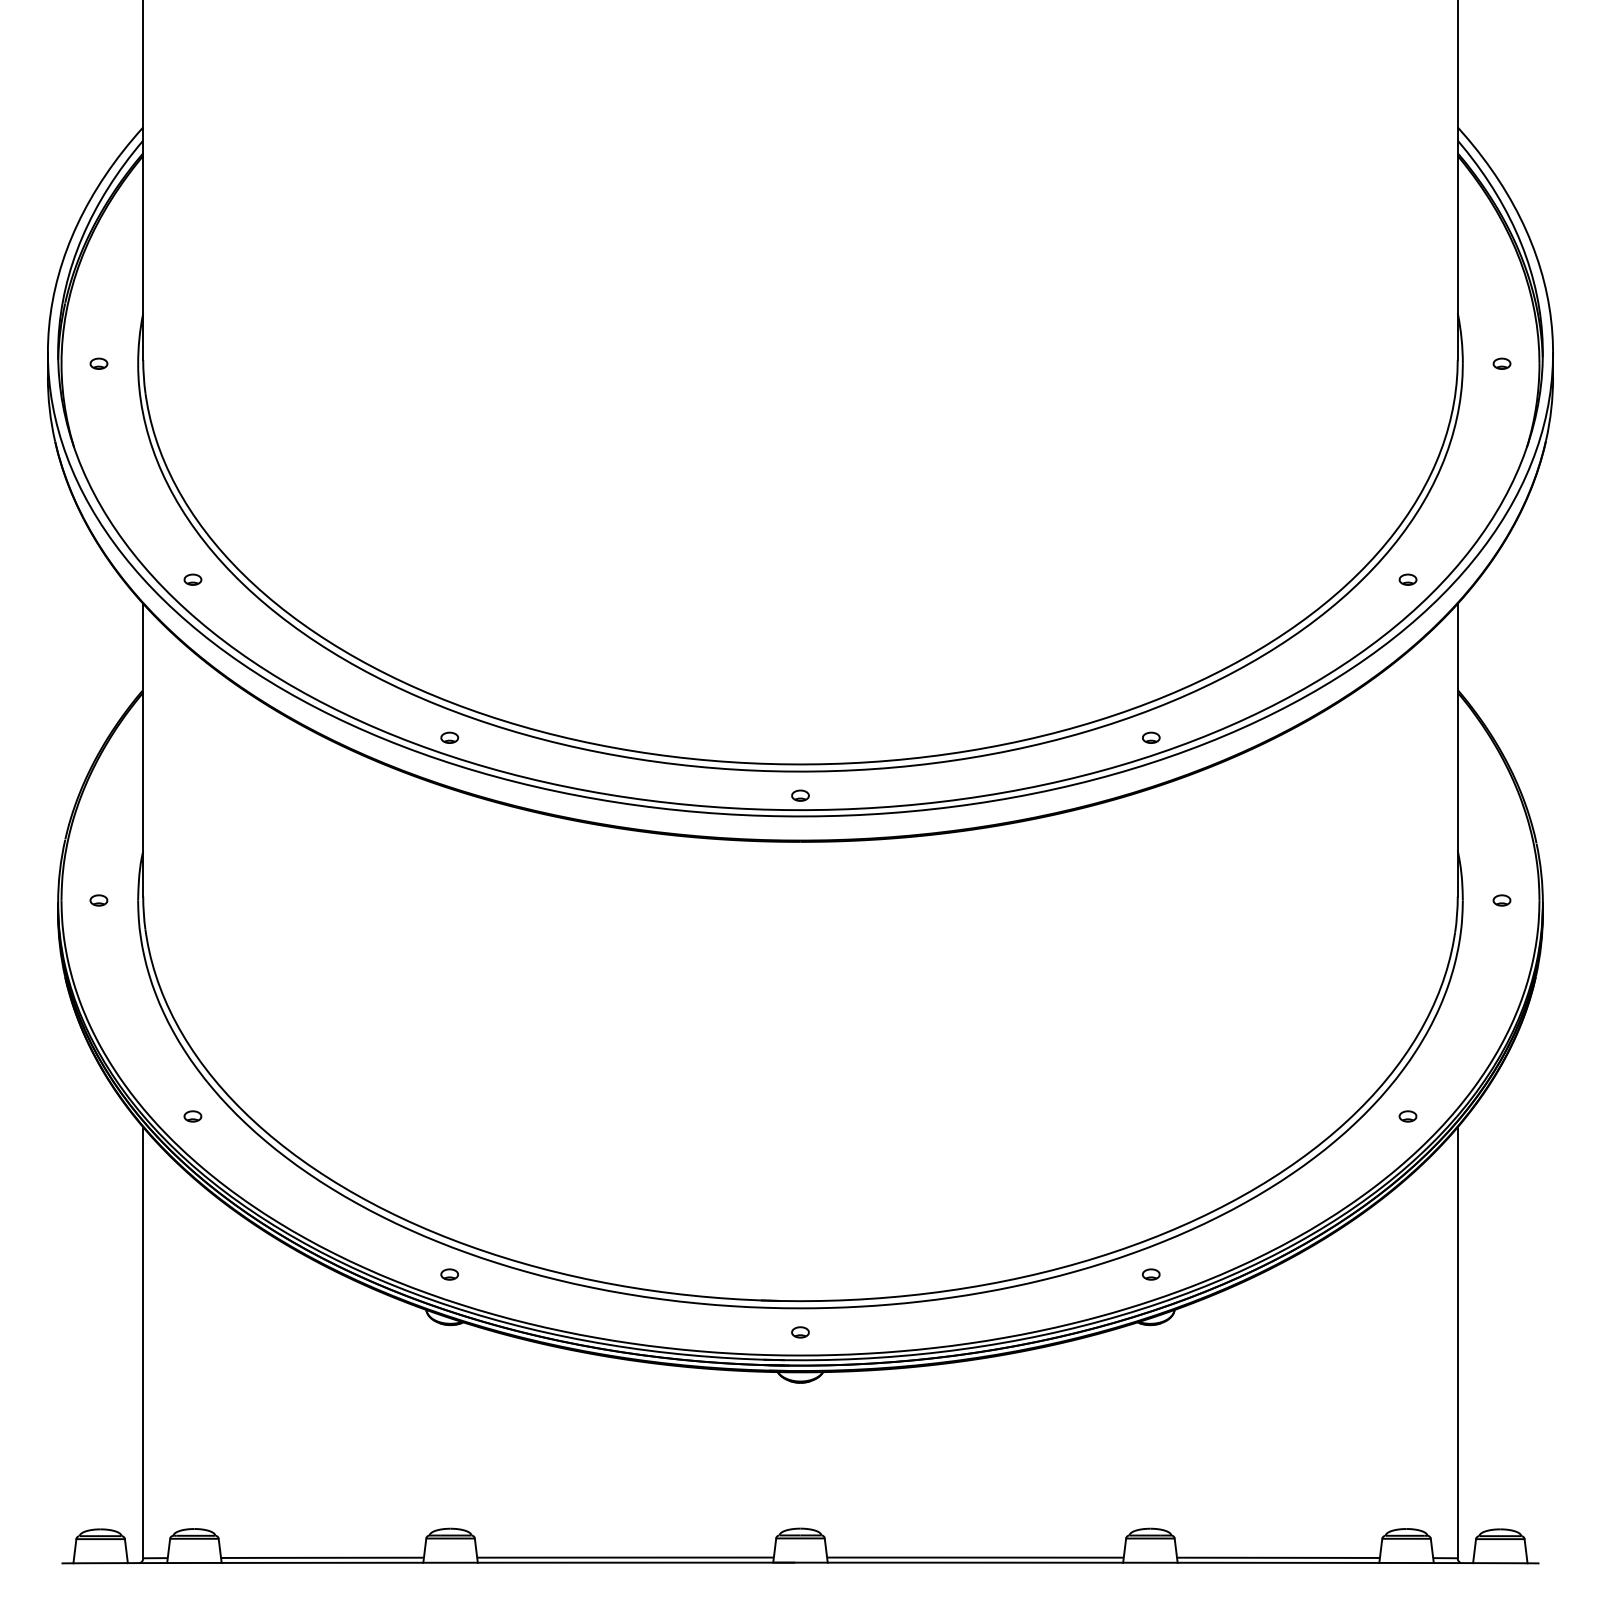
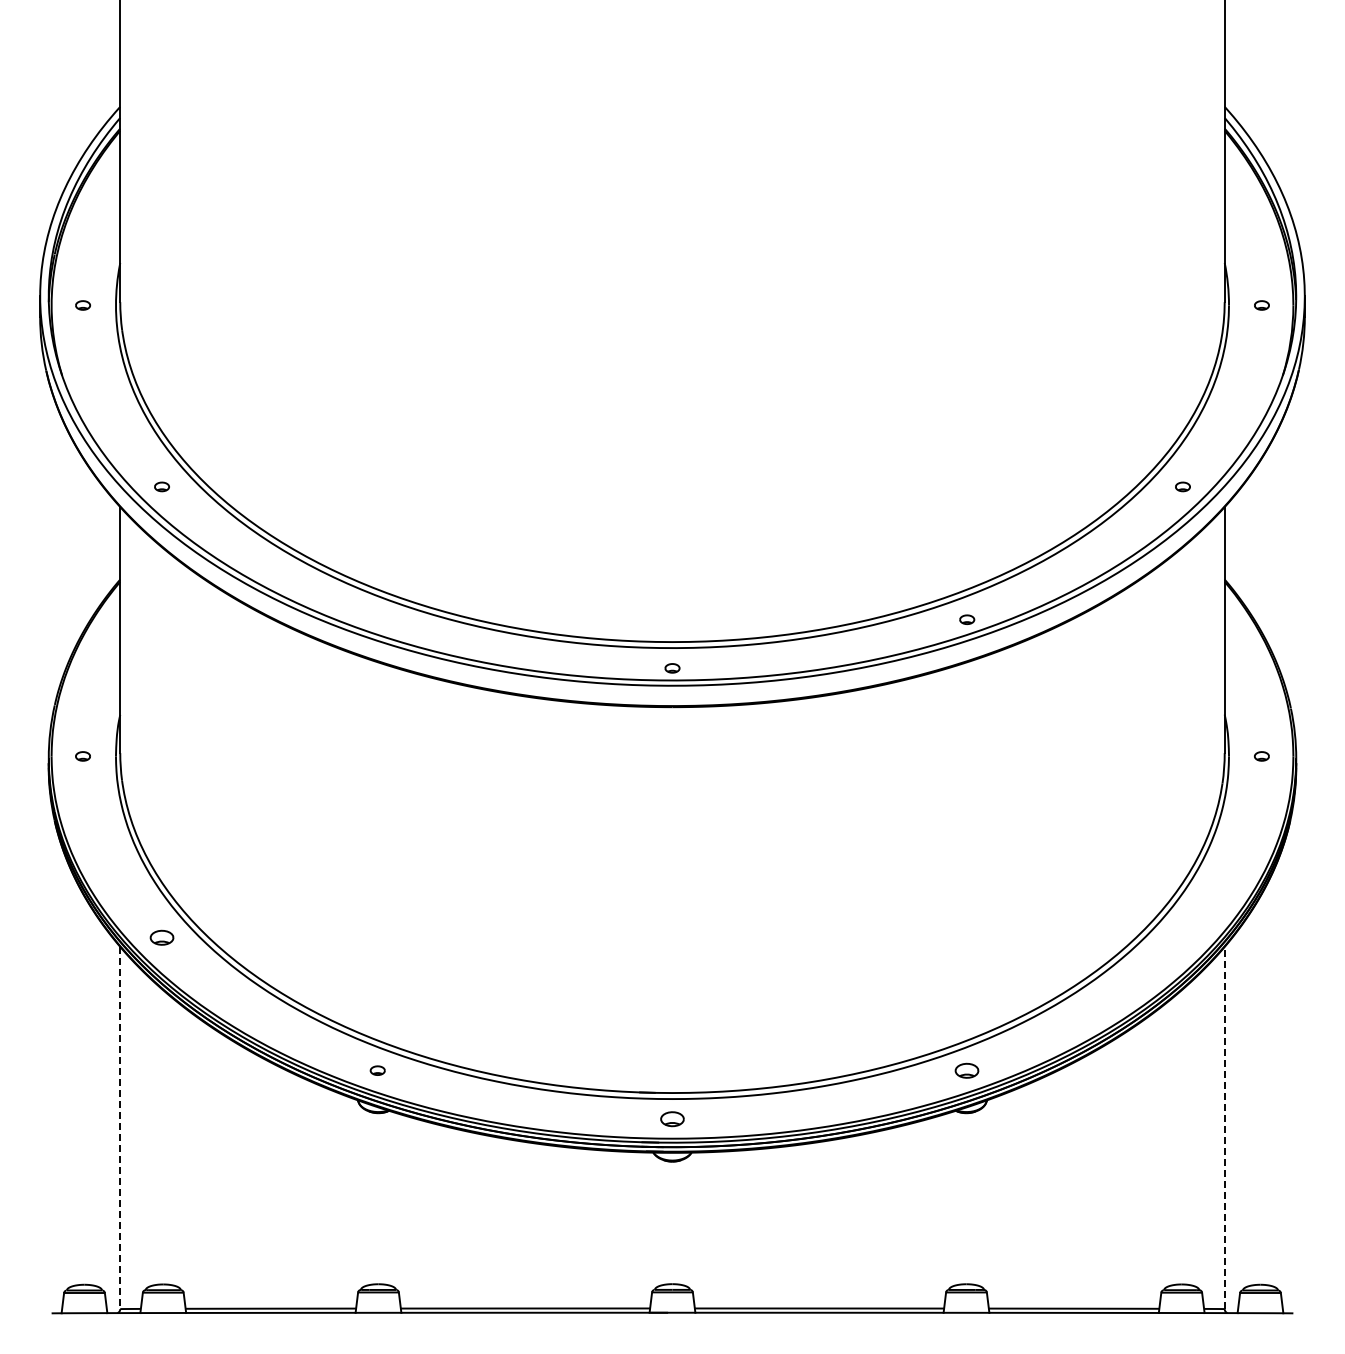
part: (449, 737) -> (377, 619), removed
part: (192, 1116) -> (161, 937), size x1.6
part: (1407, 1116) -> (1182, 937), removed
part: (1151, 1274) -> (967, 1070), size x1.6
part: (800, 1332) -> (672, 1119), size x1.6
line: (1457, 1342) -> (1224, 1127), solid -> dashed
line: (143, 1343) -> (120, 1128), solid -> dashed

